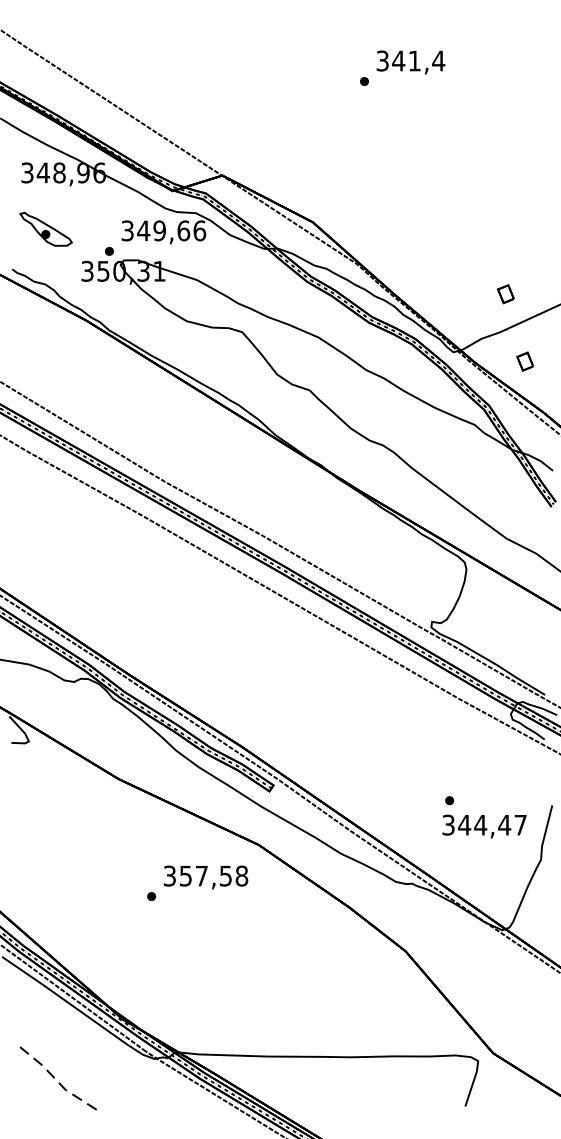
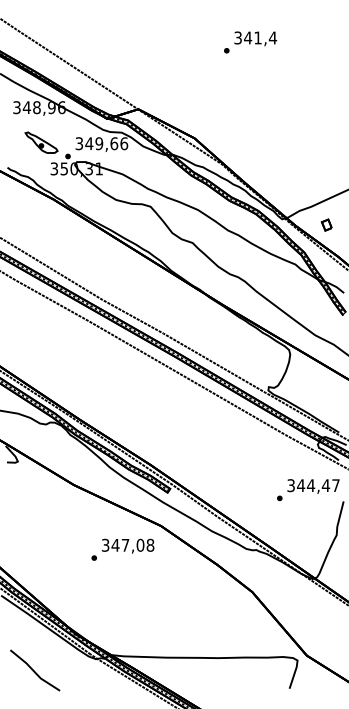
part: (45, 228) -> (41, 142), moved
part: (505, 293) -> (314, 182), removed
text: (484, 826) -> (313, 486), moved
text: (204, 874) -> (127, 544), 357,58 -> 347,08
line: (53, 1078) -> (33, 671), dashed -> solid

